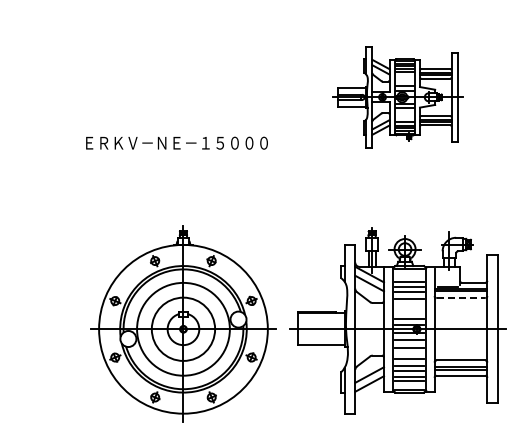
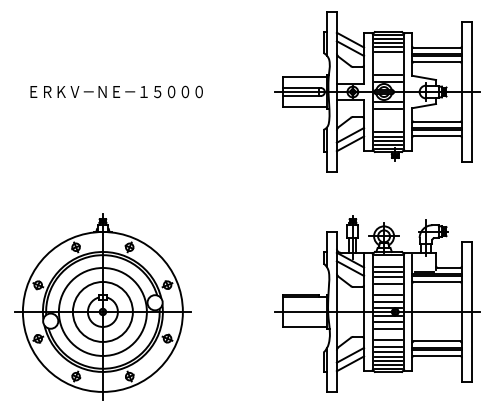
part: (397, 97) -> (376, 92), size x1.67
text: (176, 142) -> (116, 91), moved
line: (461, 298) -> (437, 282), dashed -> solid
line: (409, 311) -> (388, 295), added
part: (183, 323) -> (102, 306), moved
line: (409, 385) -> (388, 365), added

